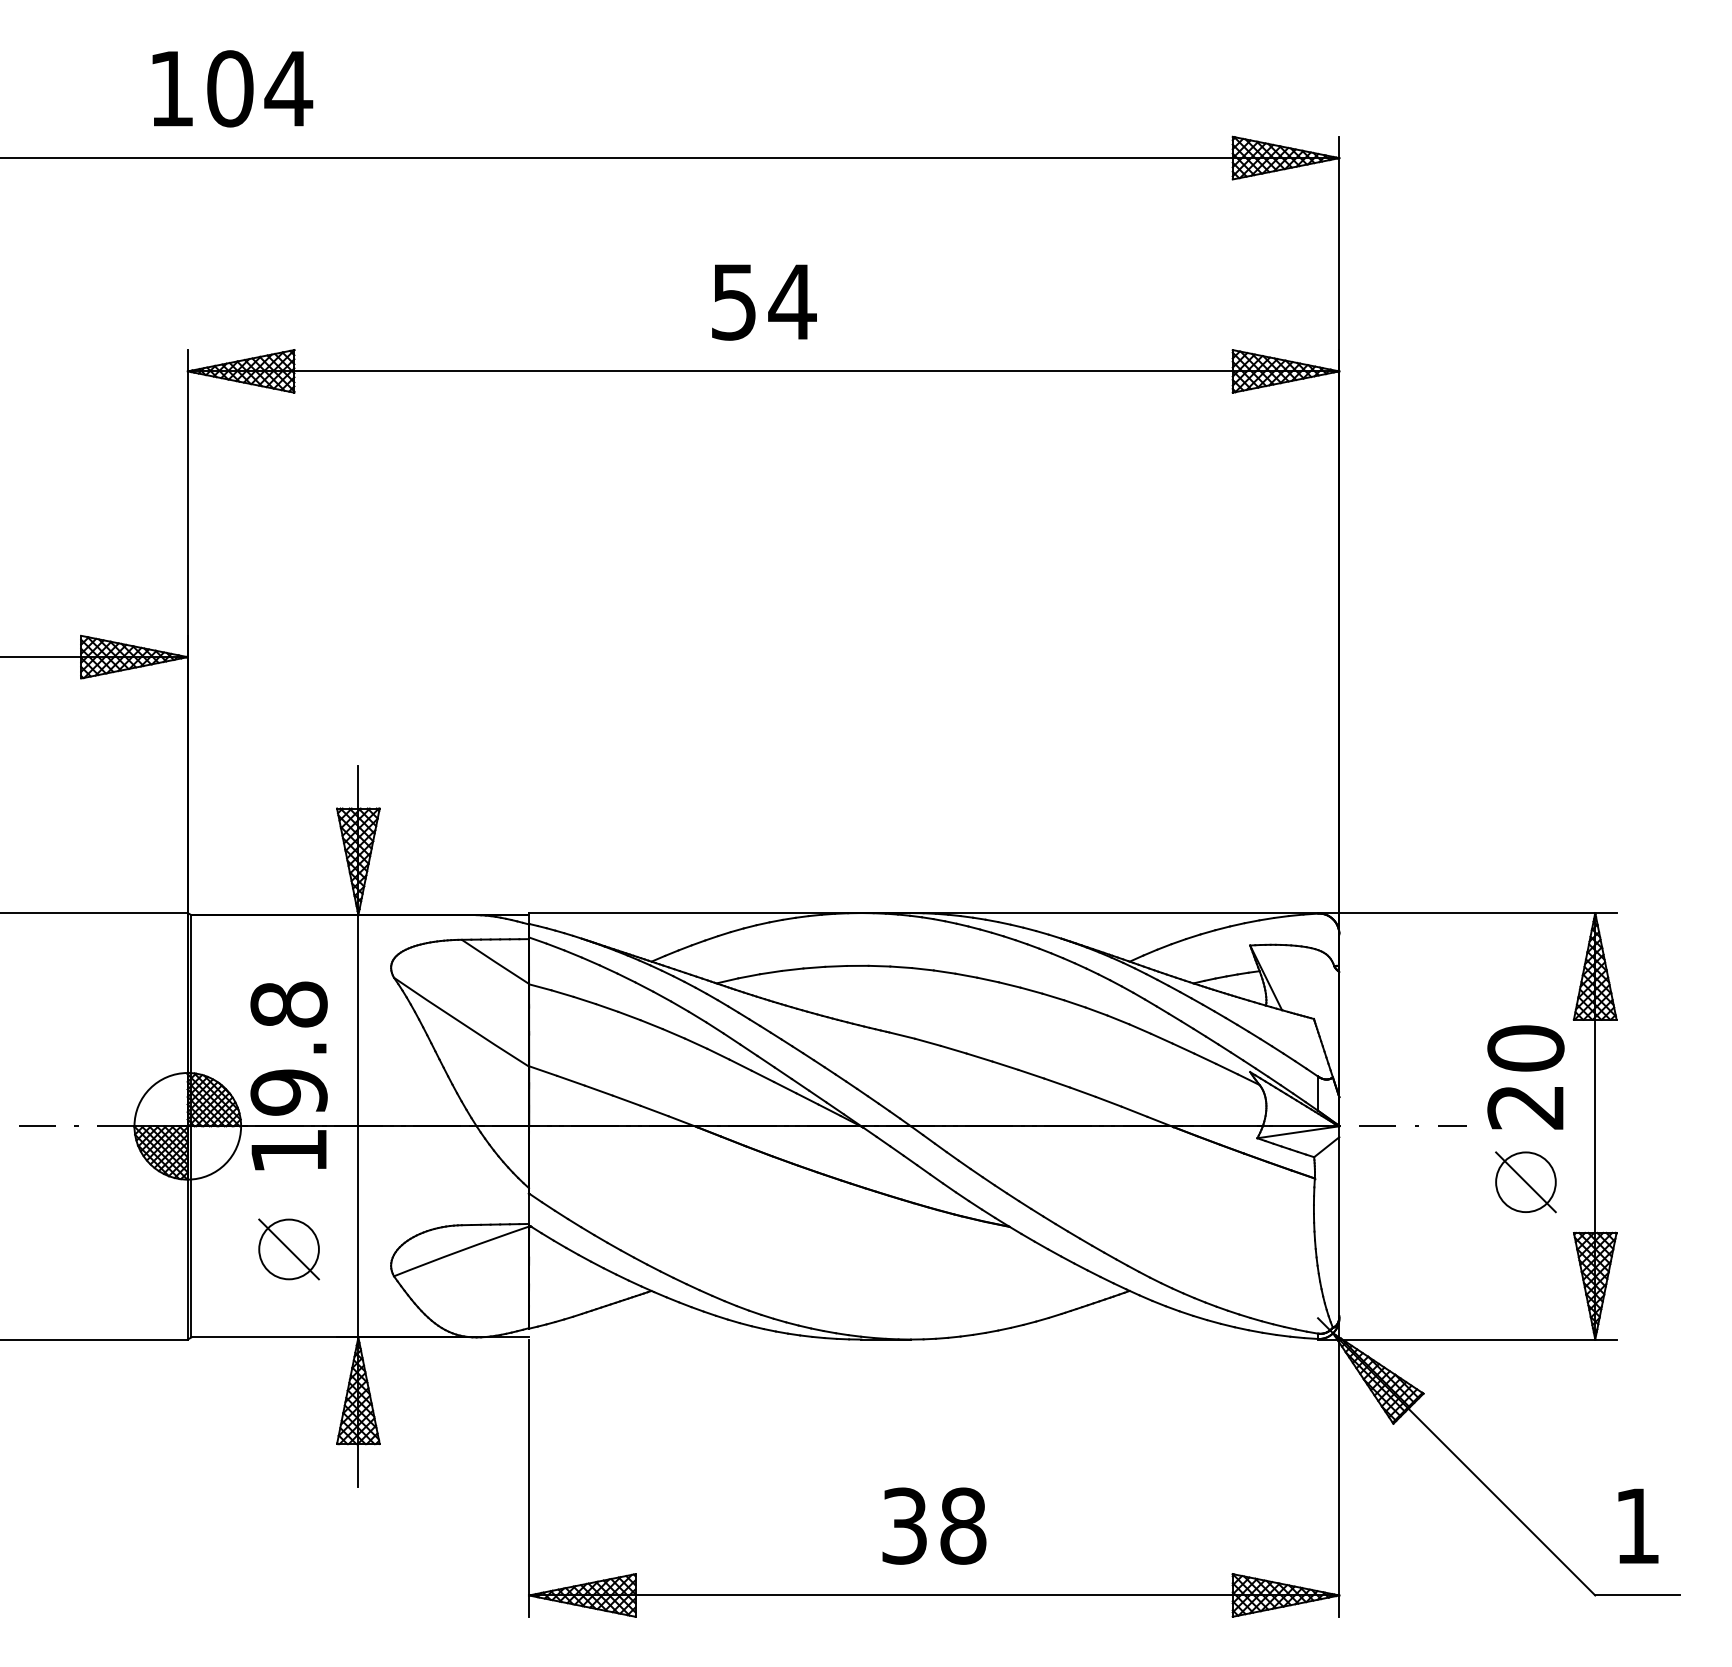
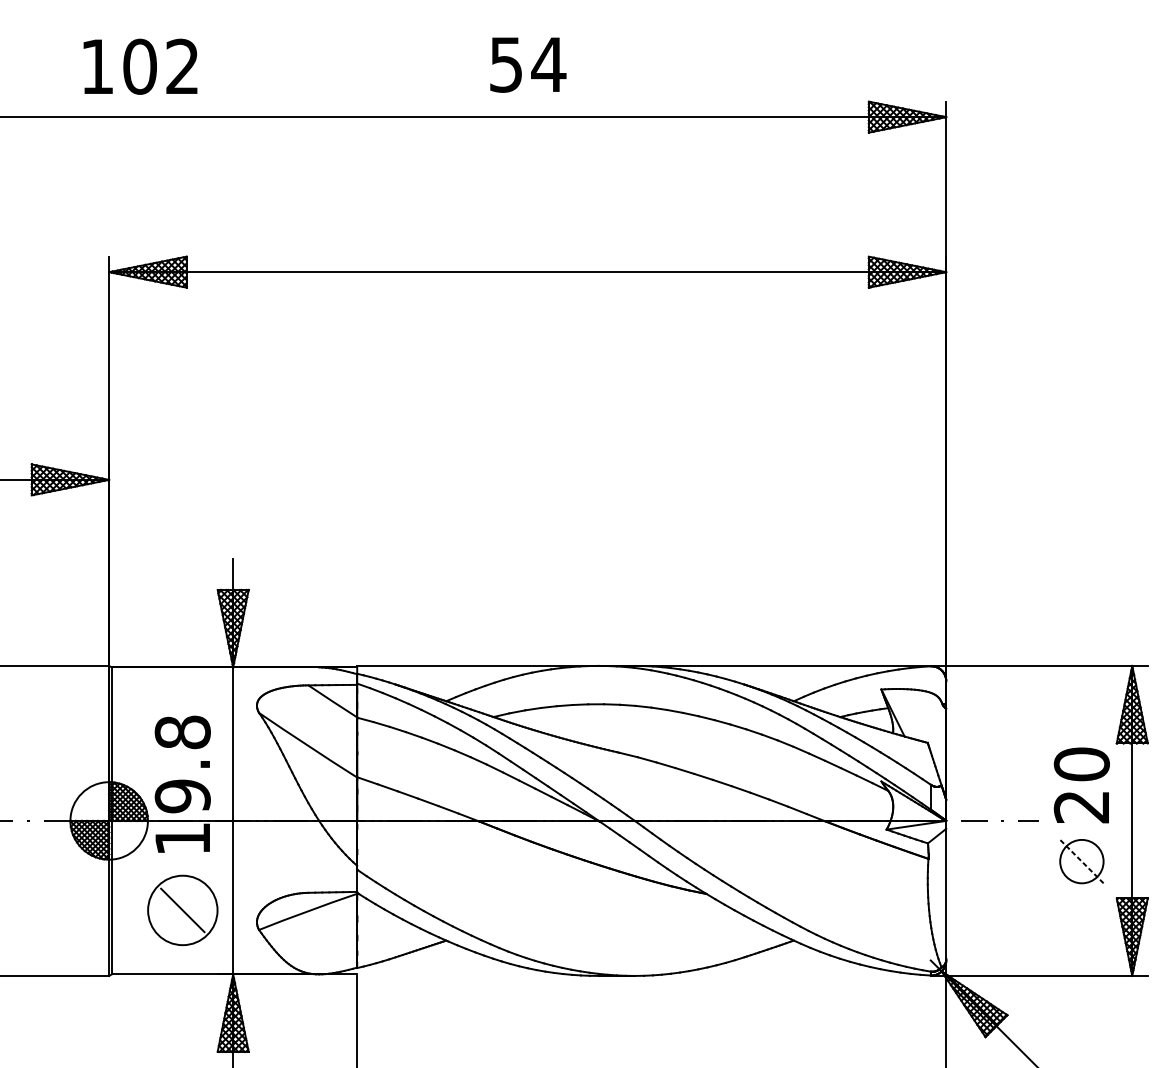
text: (288, 88) -> (182, 66), 104 -> 102
text: (764, 302) -> (528, 65), moved
line: (1525, 1181) -> (1081, 861), solid -> dashed
circle: (288, 1249) -> (182, 910), size x1.6

